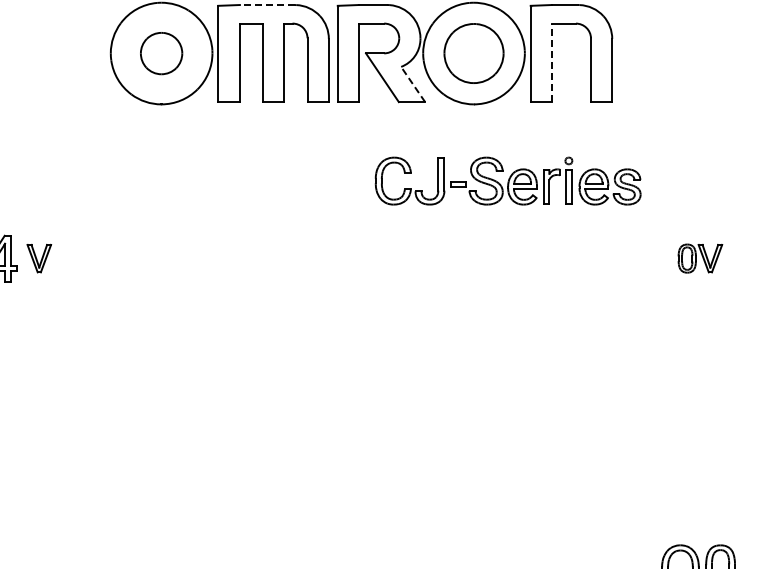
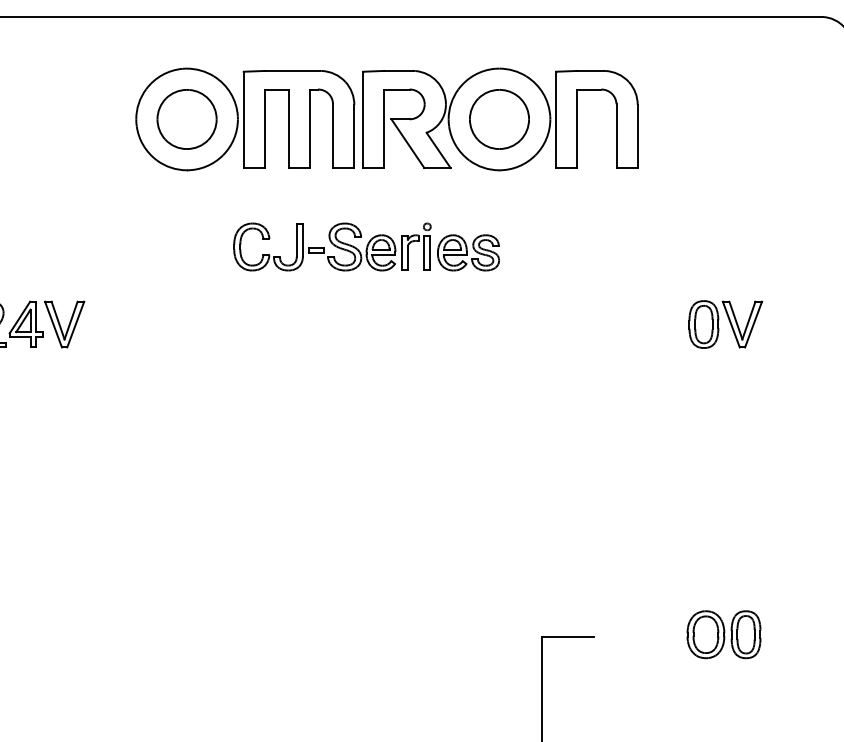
line: (267, 4) -> (292, 70), dashed -> solid
part: (161, 53) -> (186, 119), size x1.43
line: (552, 62) -> (577, 128), dashed -> solid
line: (413, 84) -> (438, 150), dashed -> solid
part: (508, 180) -> (366, 246), moved
part: (39, 258) -> (64, 324), size x1.67
part: (700, 258) -> (725, 324), size x1.67

